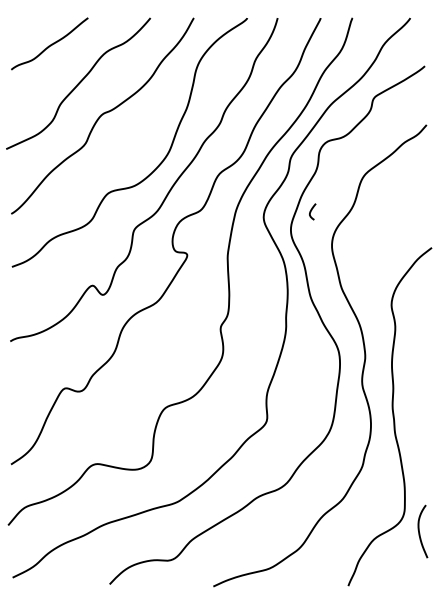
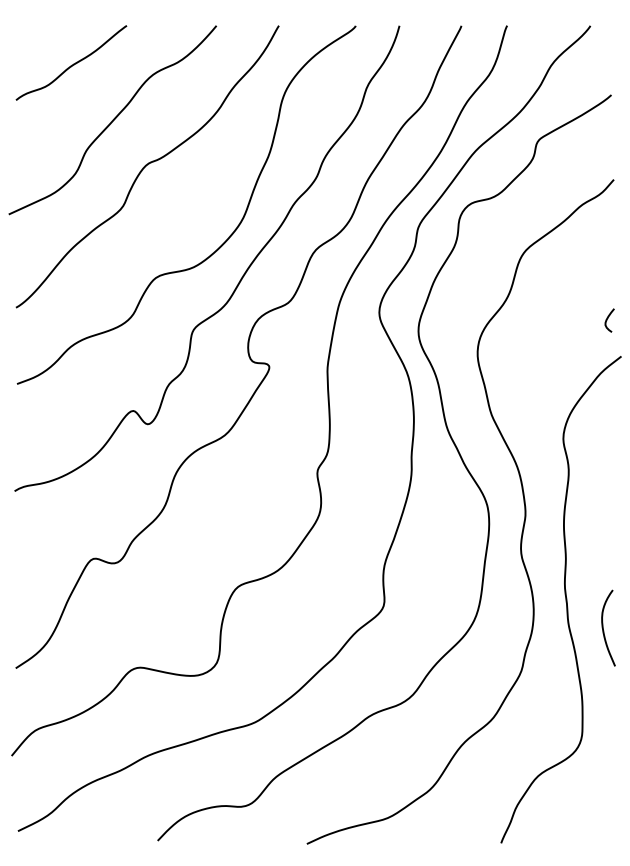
curve: (312, 210) -> (609, 318), moved
curve: (420, 533) -> (604, 630), moved

